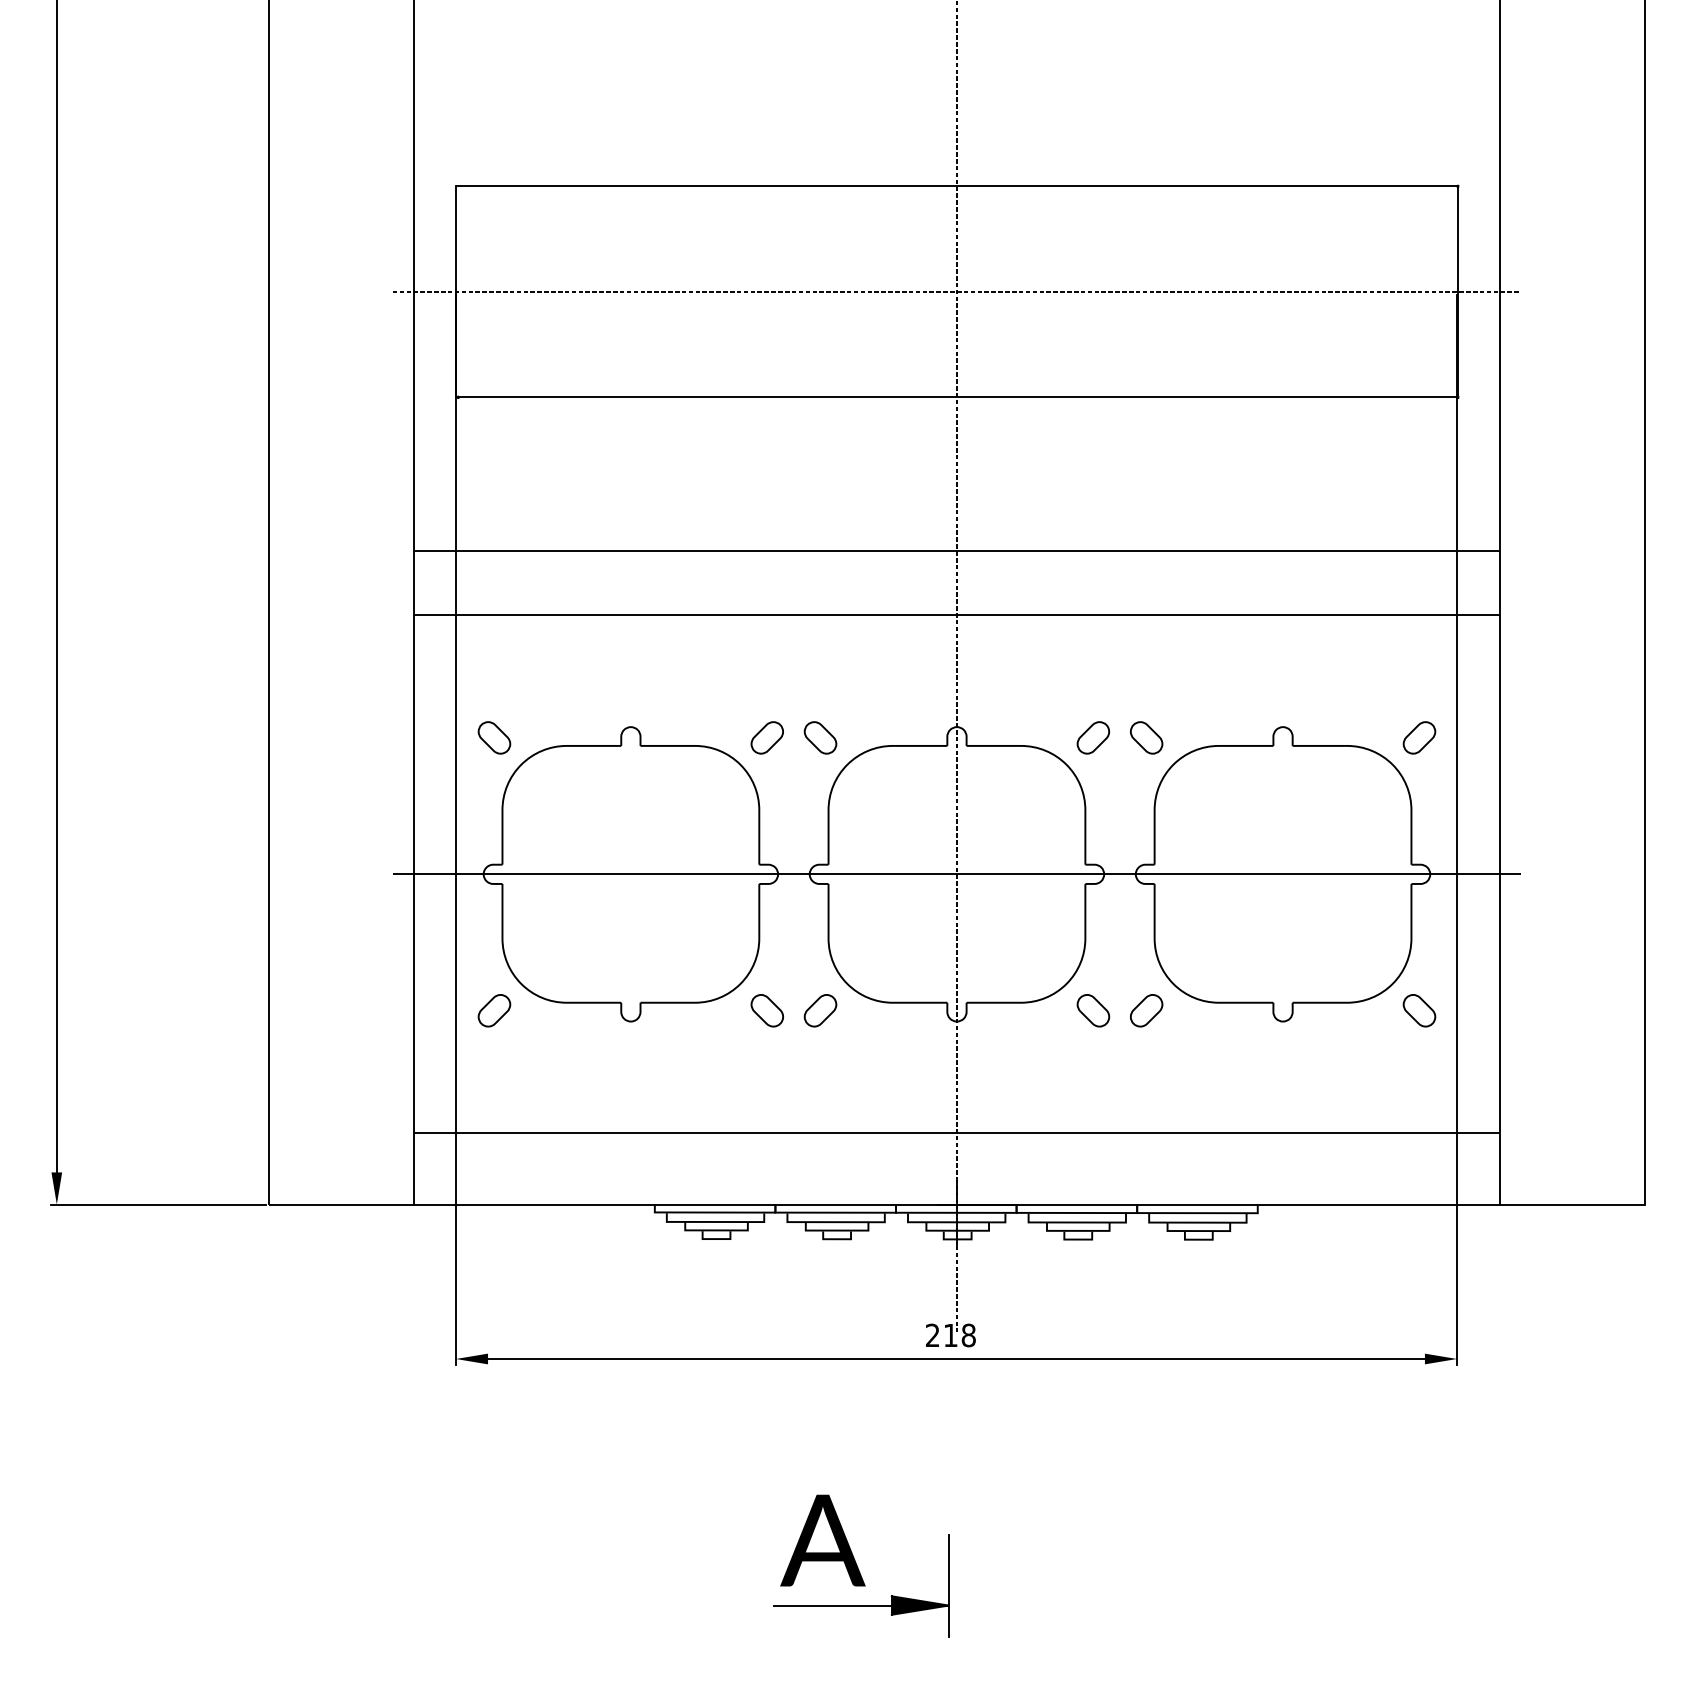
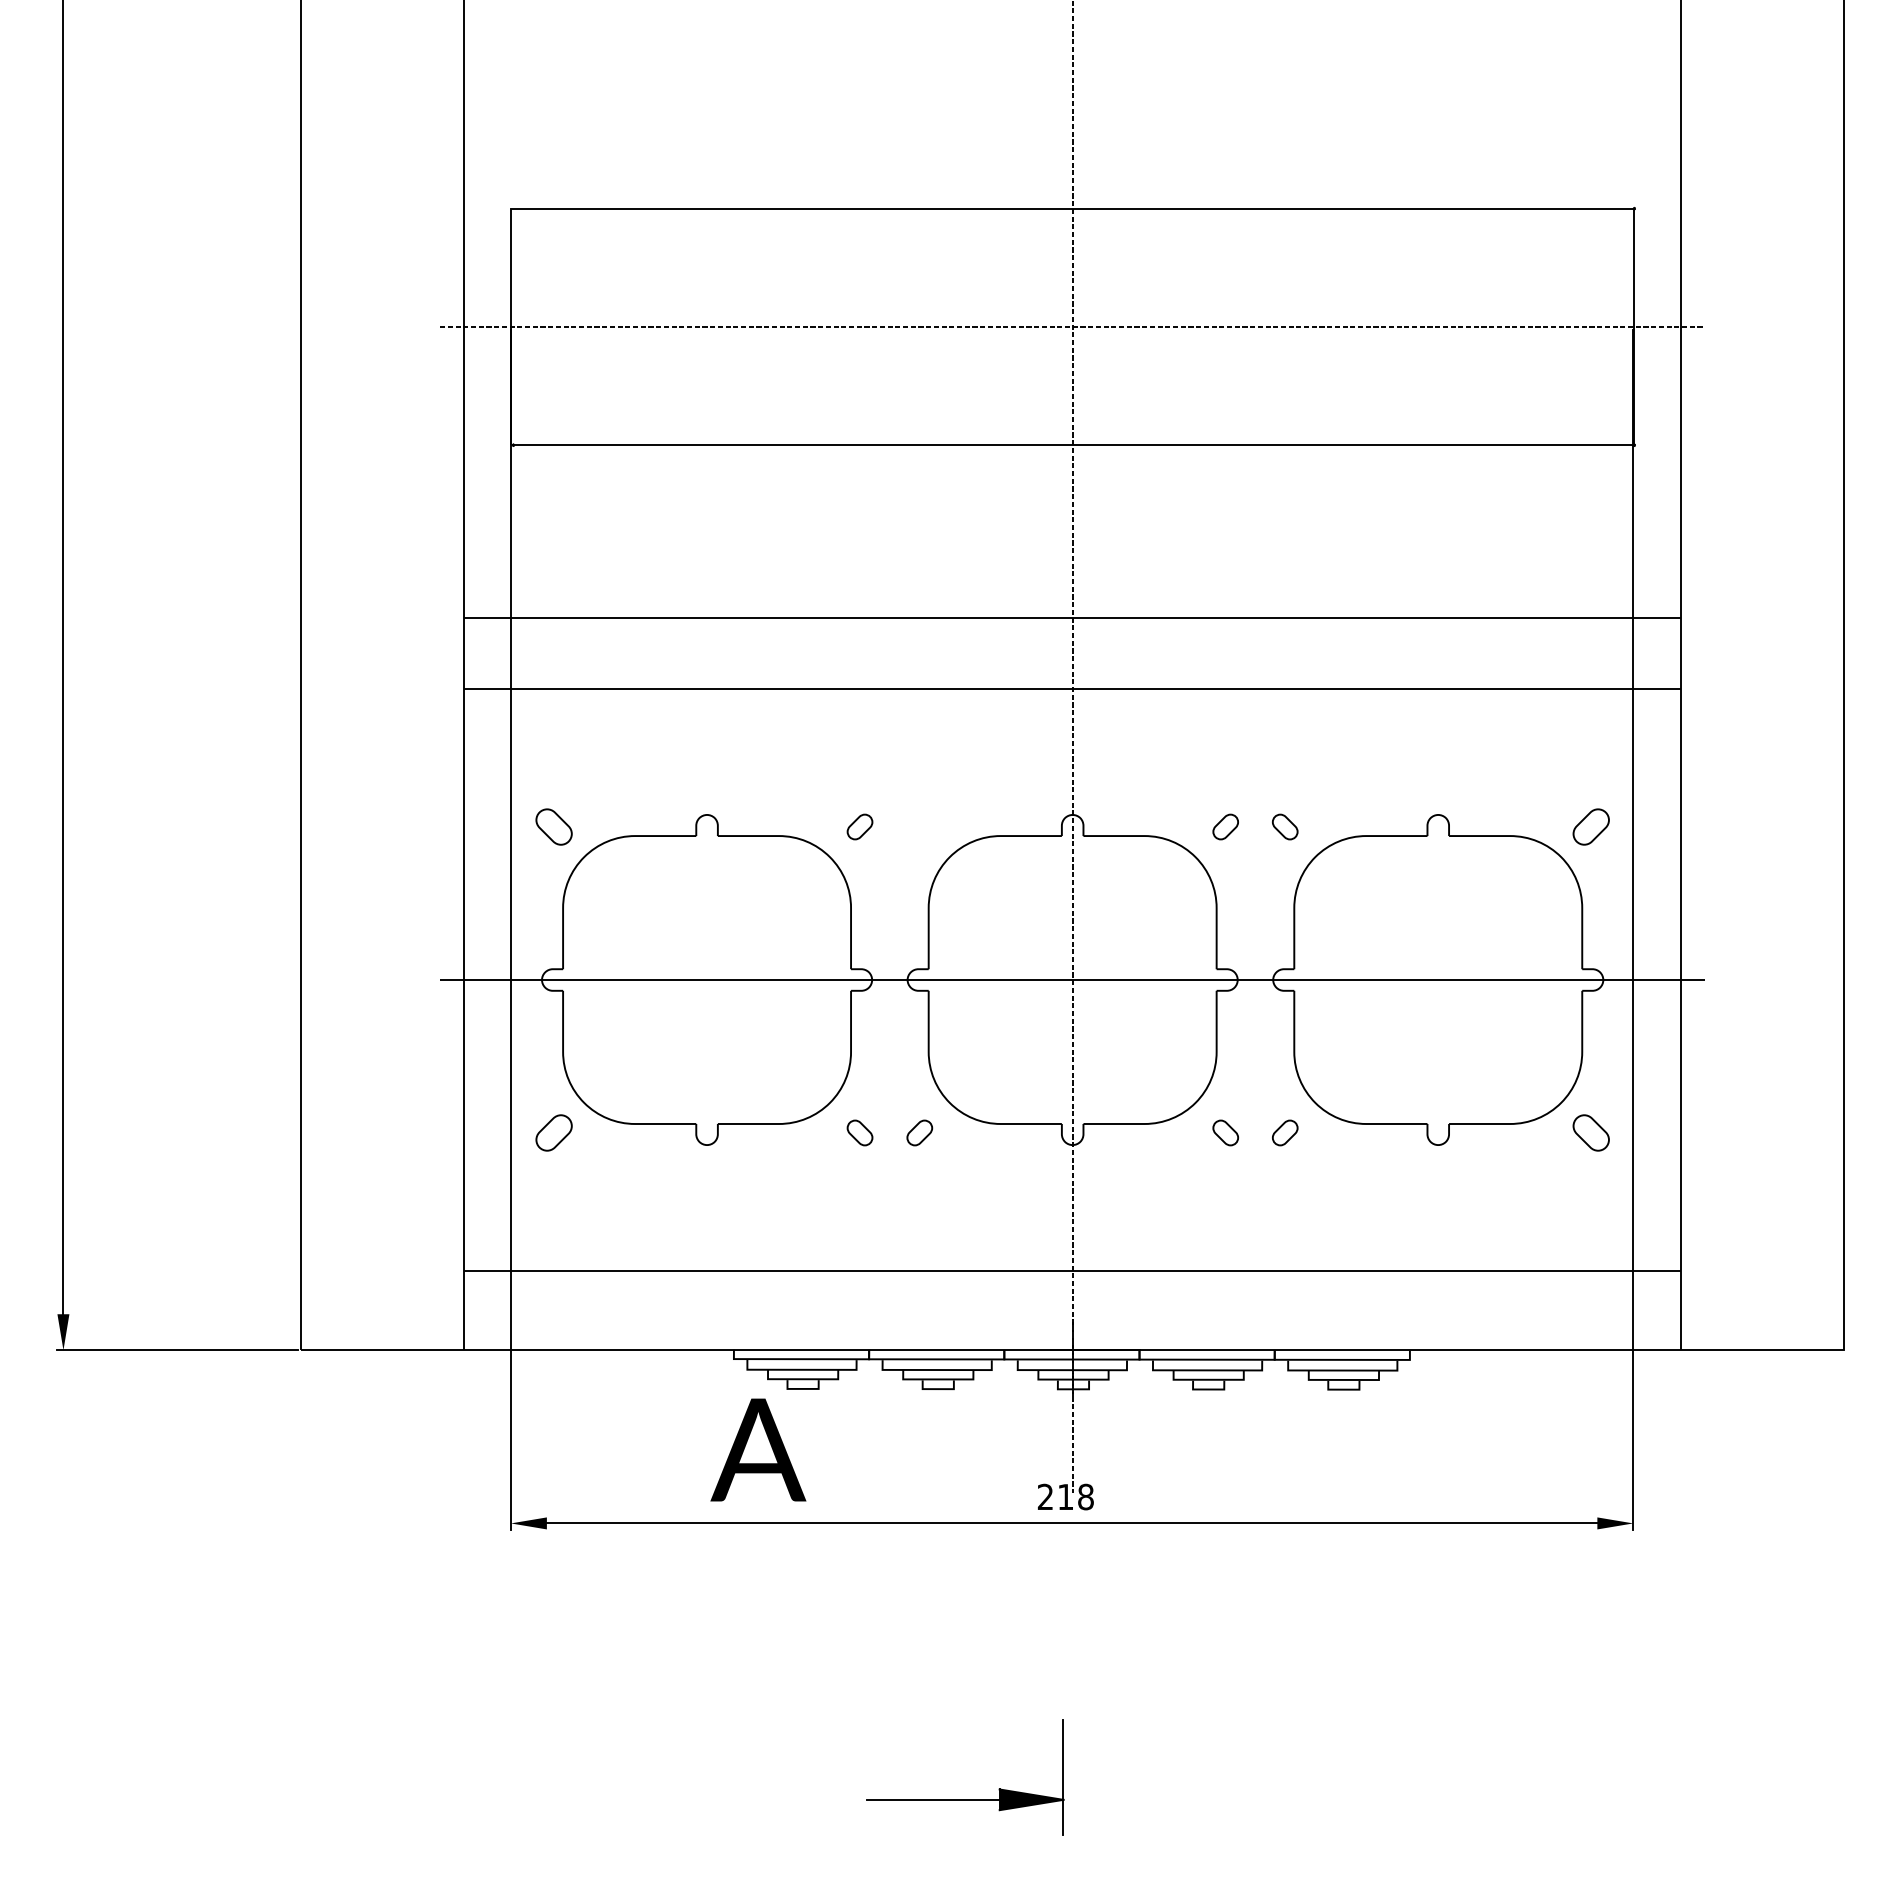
part: (766, 737) -> (859, 826), size x0.7
part: (820, 737) -> (919, 826), removed
part: (1093, 737) -> (1225, 826), size x0.7
part: (1145, 737) -> (1284, 826), size x0.7
part: (766, 1010) -> (859, 1132), size x0.7
part: (820, 1010) -> (919, 1132), size x0.7
part: (1093, 1010) -> (1225, 1132), size x0.7
part: (1145, 1010) -> (1284, 1132), size x0.7
text: (823, 1540) -> (758, 1449), moved

